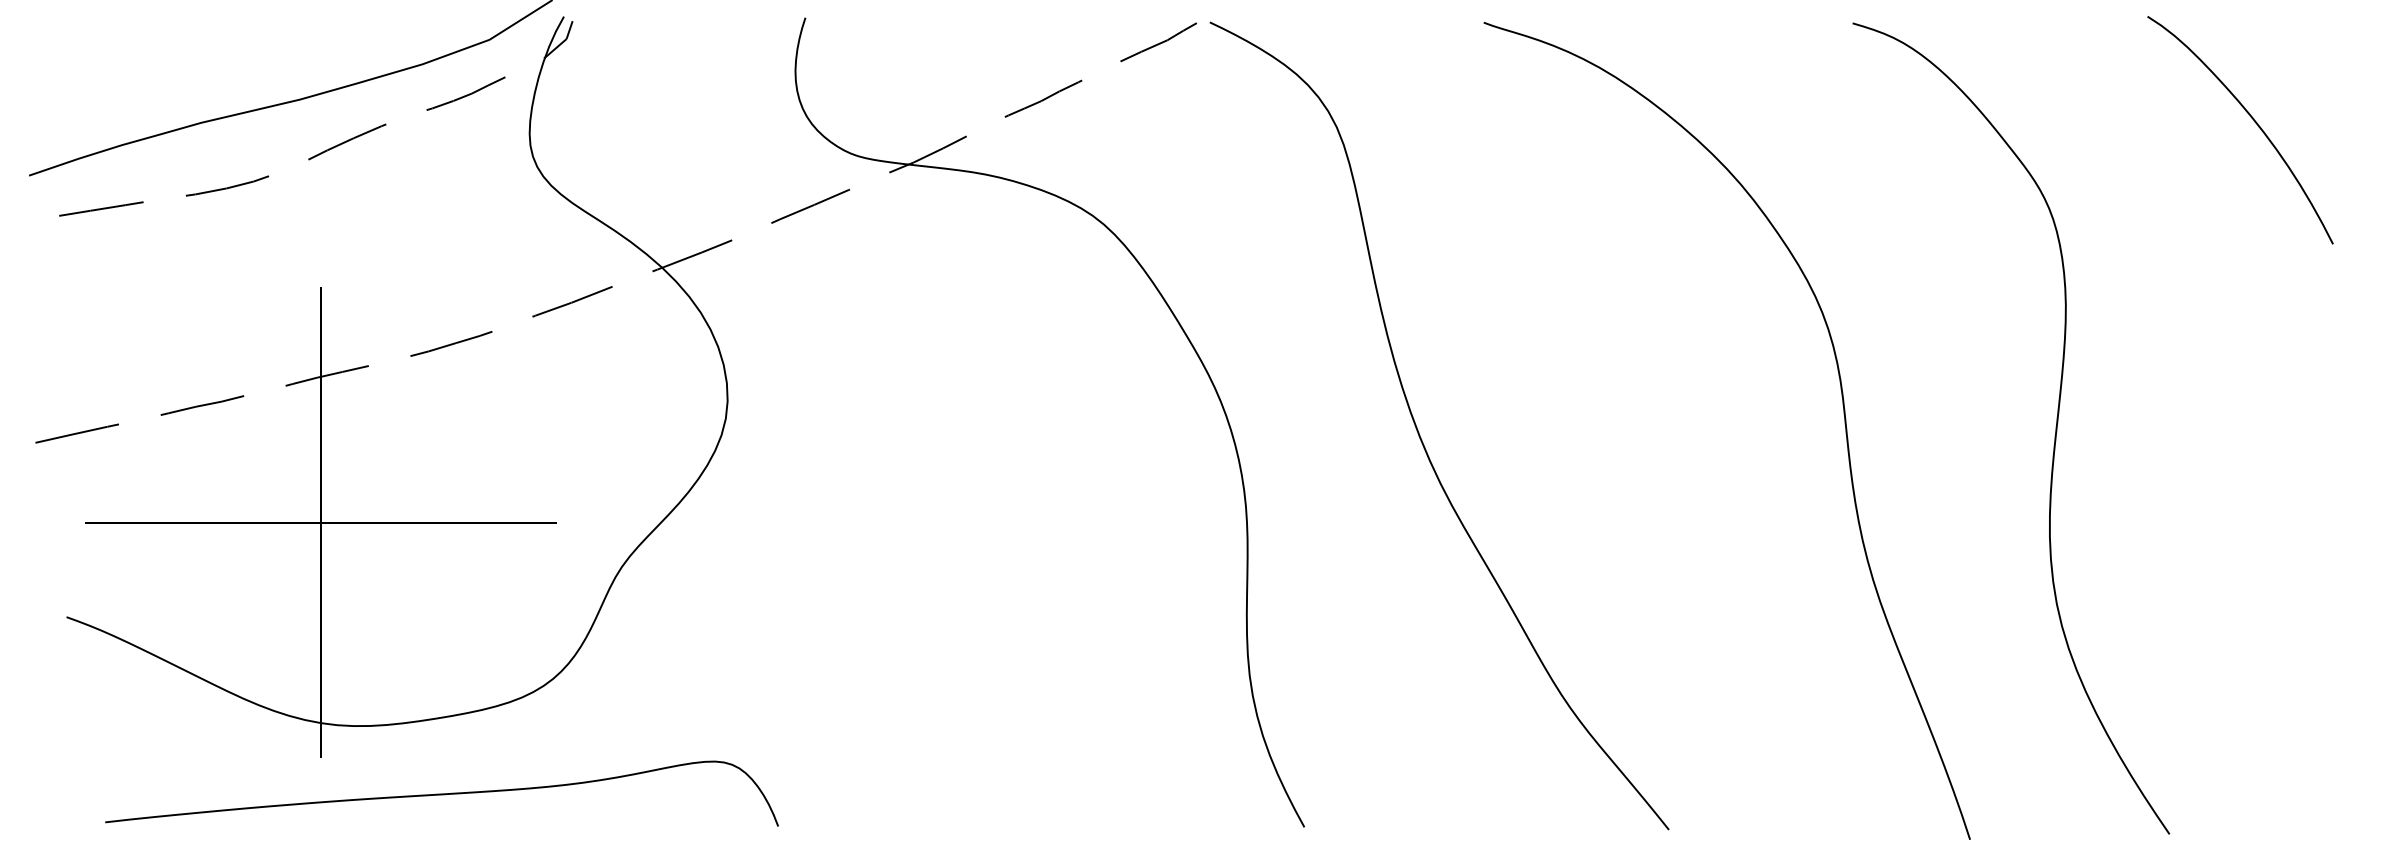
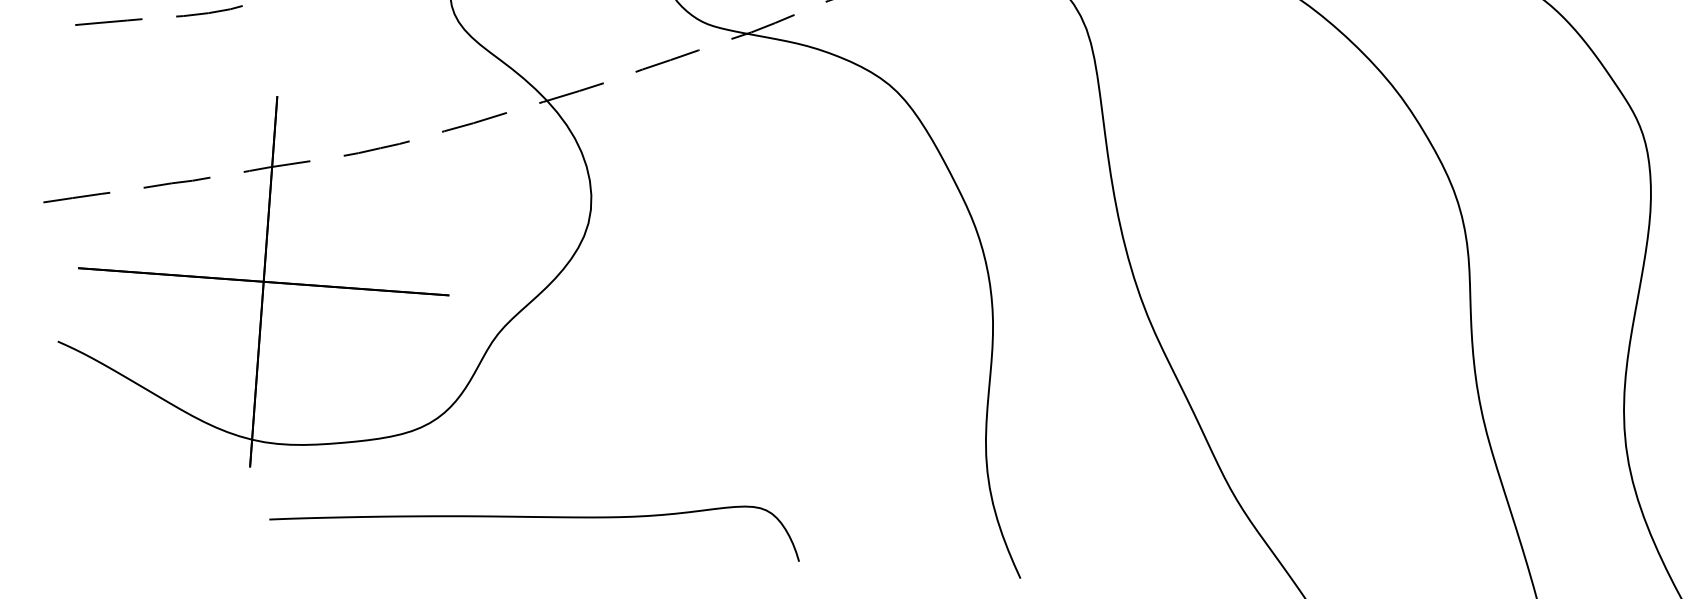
curve: (441, 793) -> (535, 516), moved

